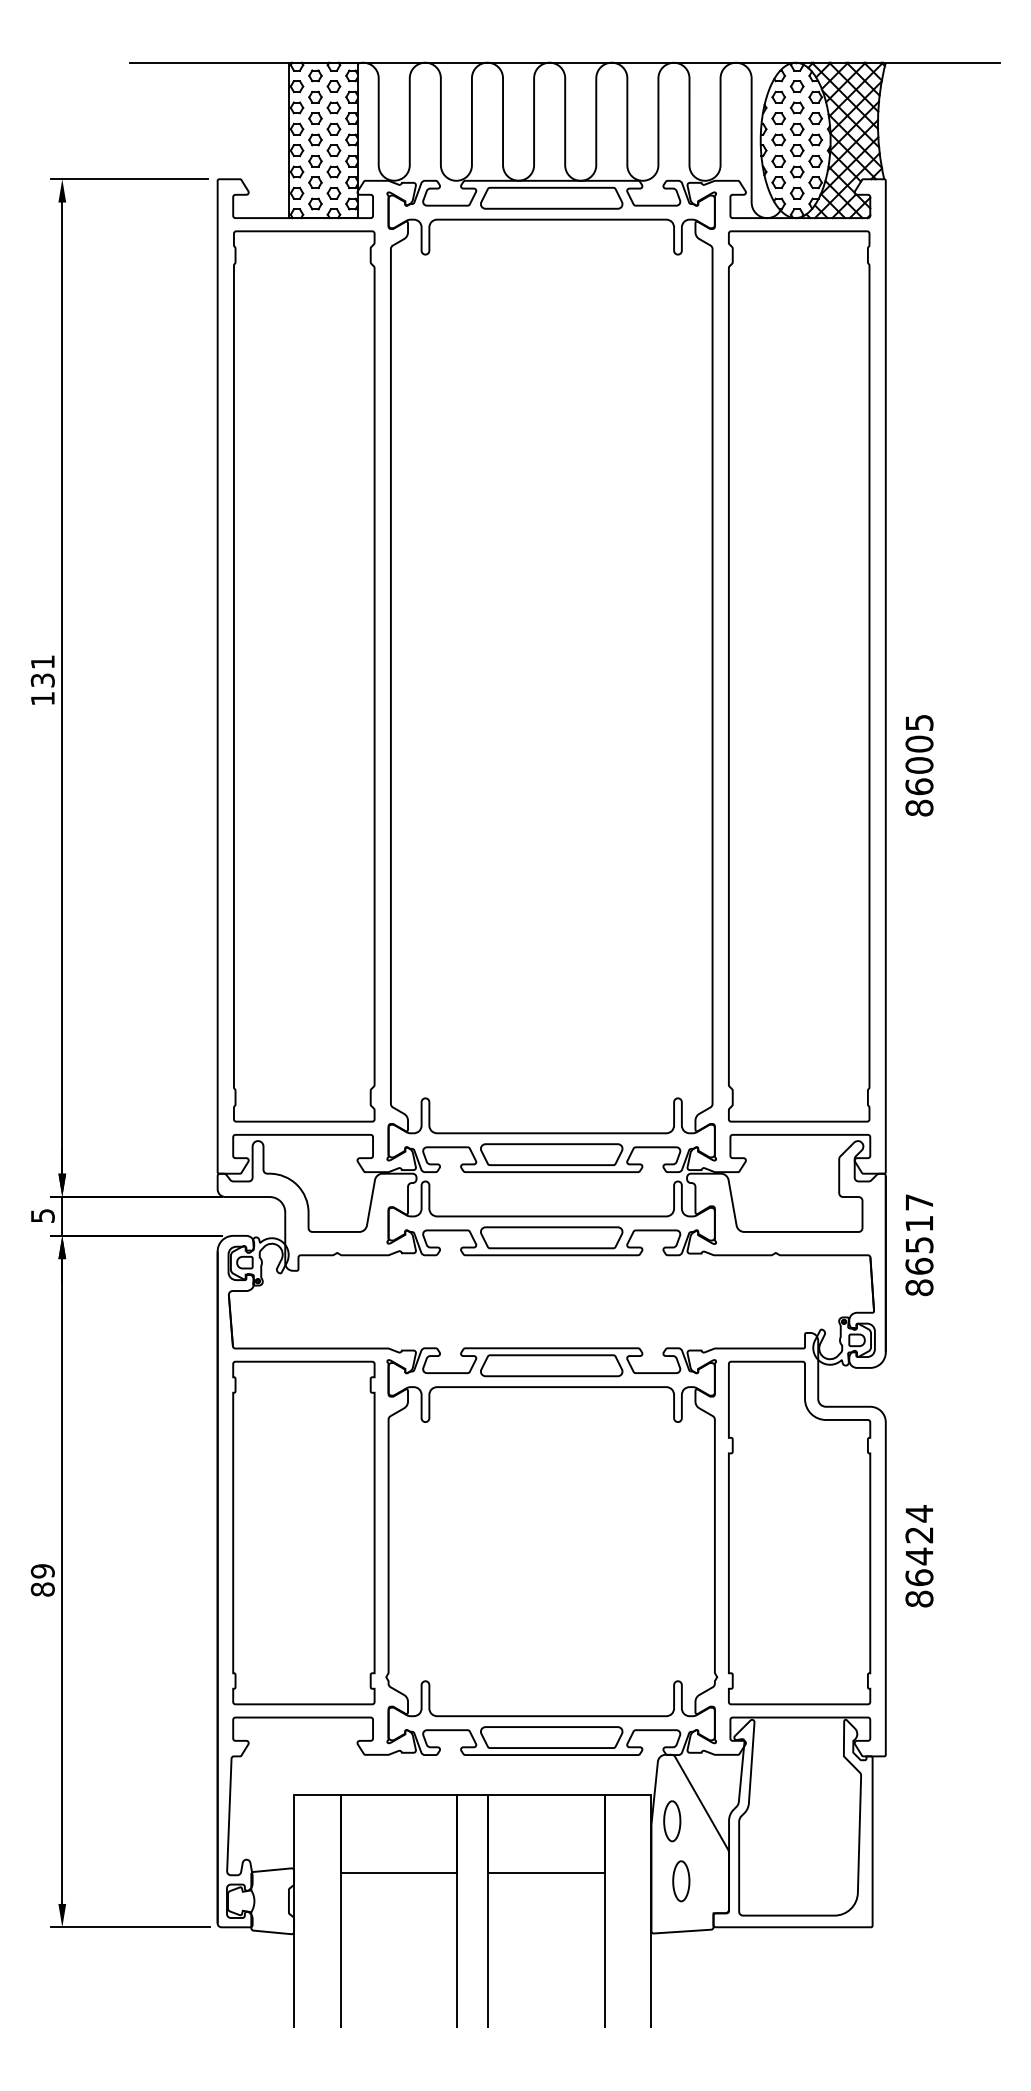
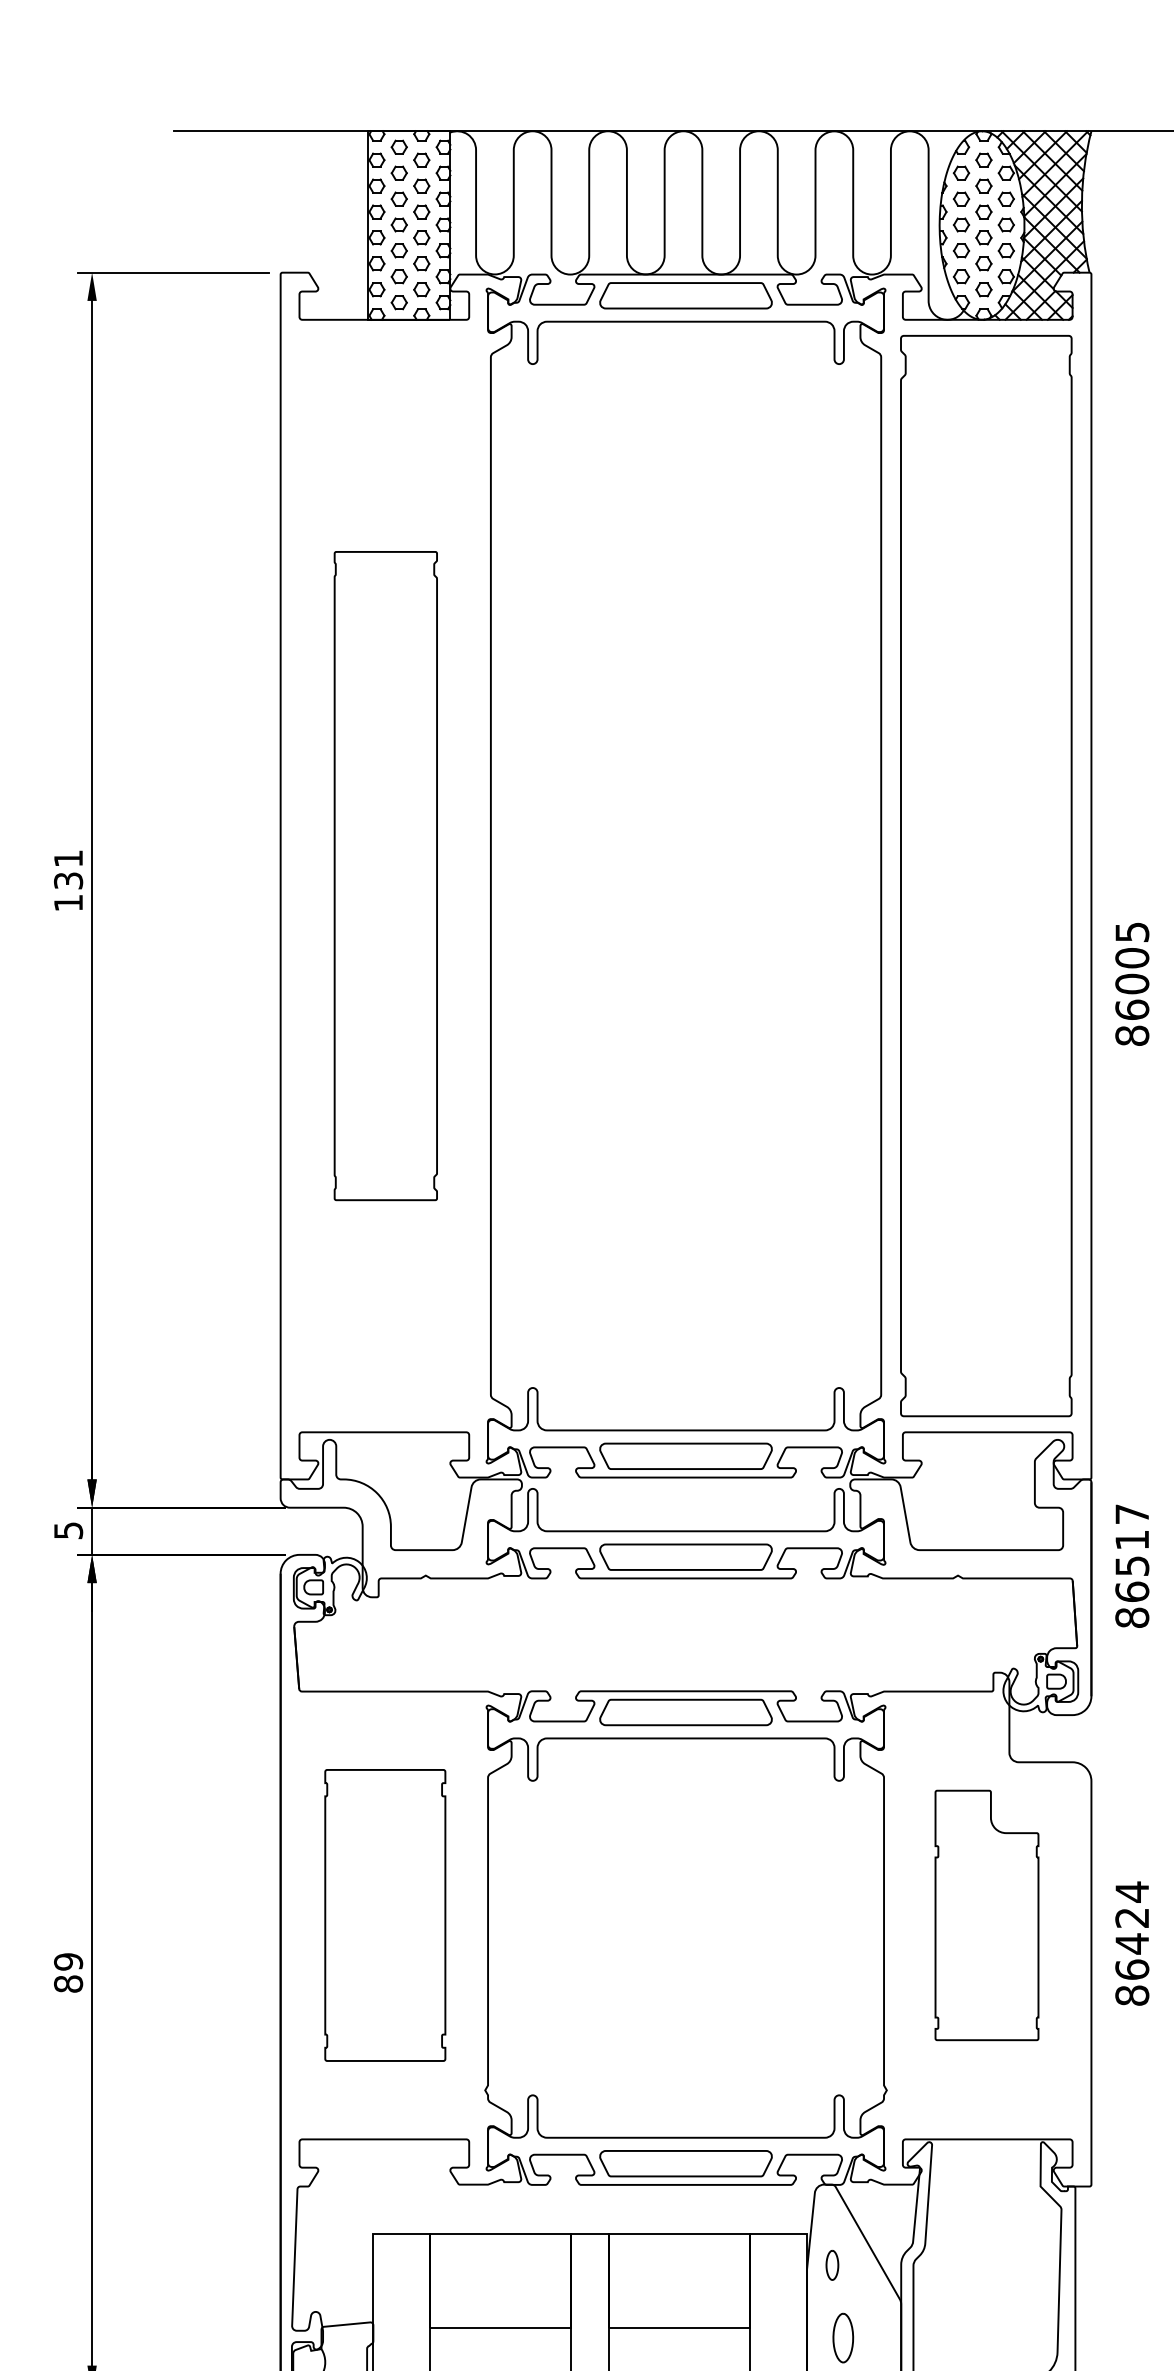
part: (304, 676) -> (386, 876), size x0.6
part: (303, 1532) -> (384, 1914), size x0.7
part: (799, 1532) -> (986, 1914), size x0.6
part: (672, 1821) -> (832, 2265), size x0.6

